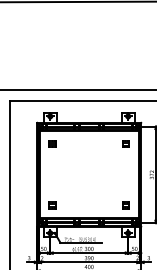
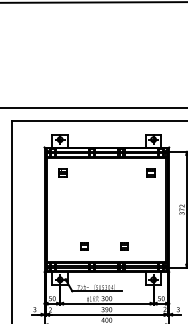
part: (52, 205) -> (84, 246), moved
part: (125, 205) -> (123, 246), moved

